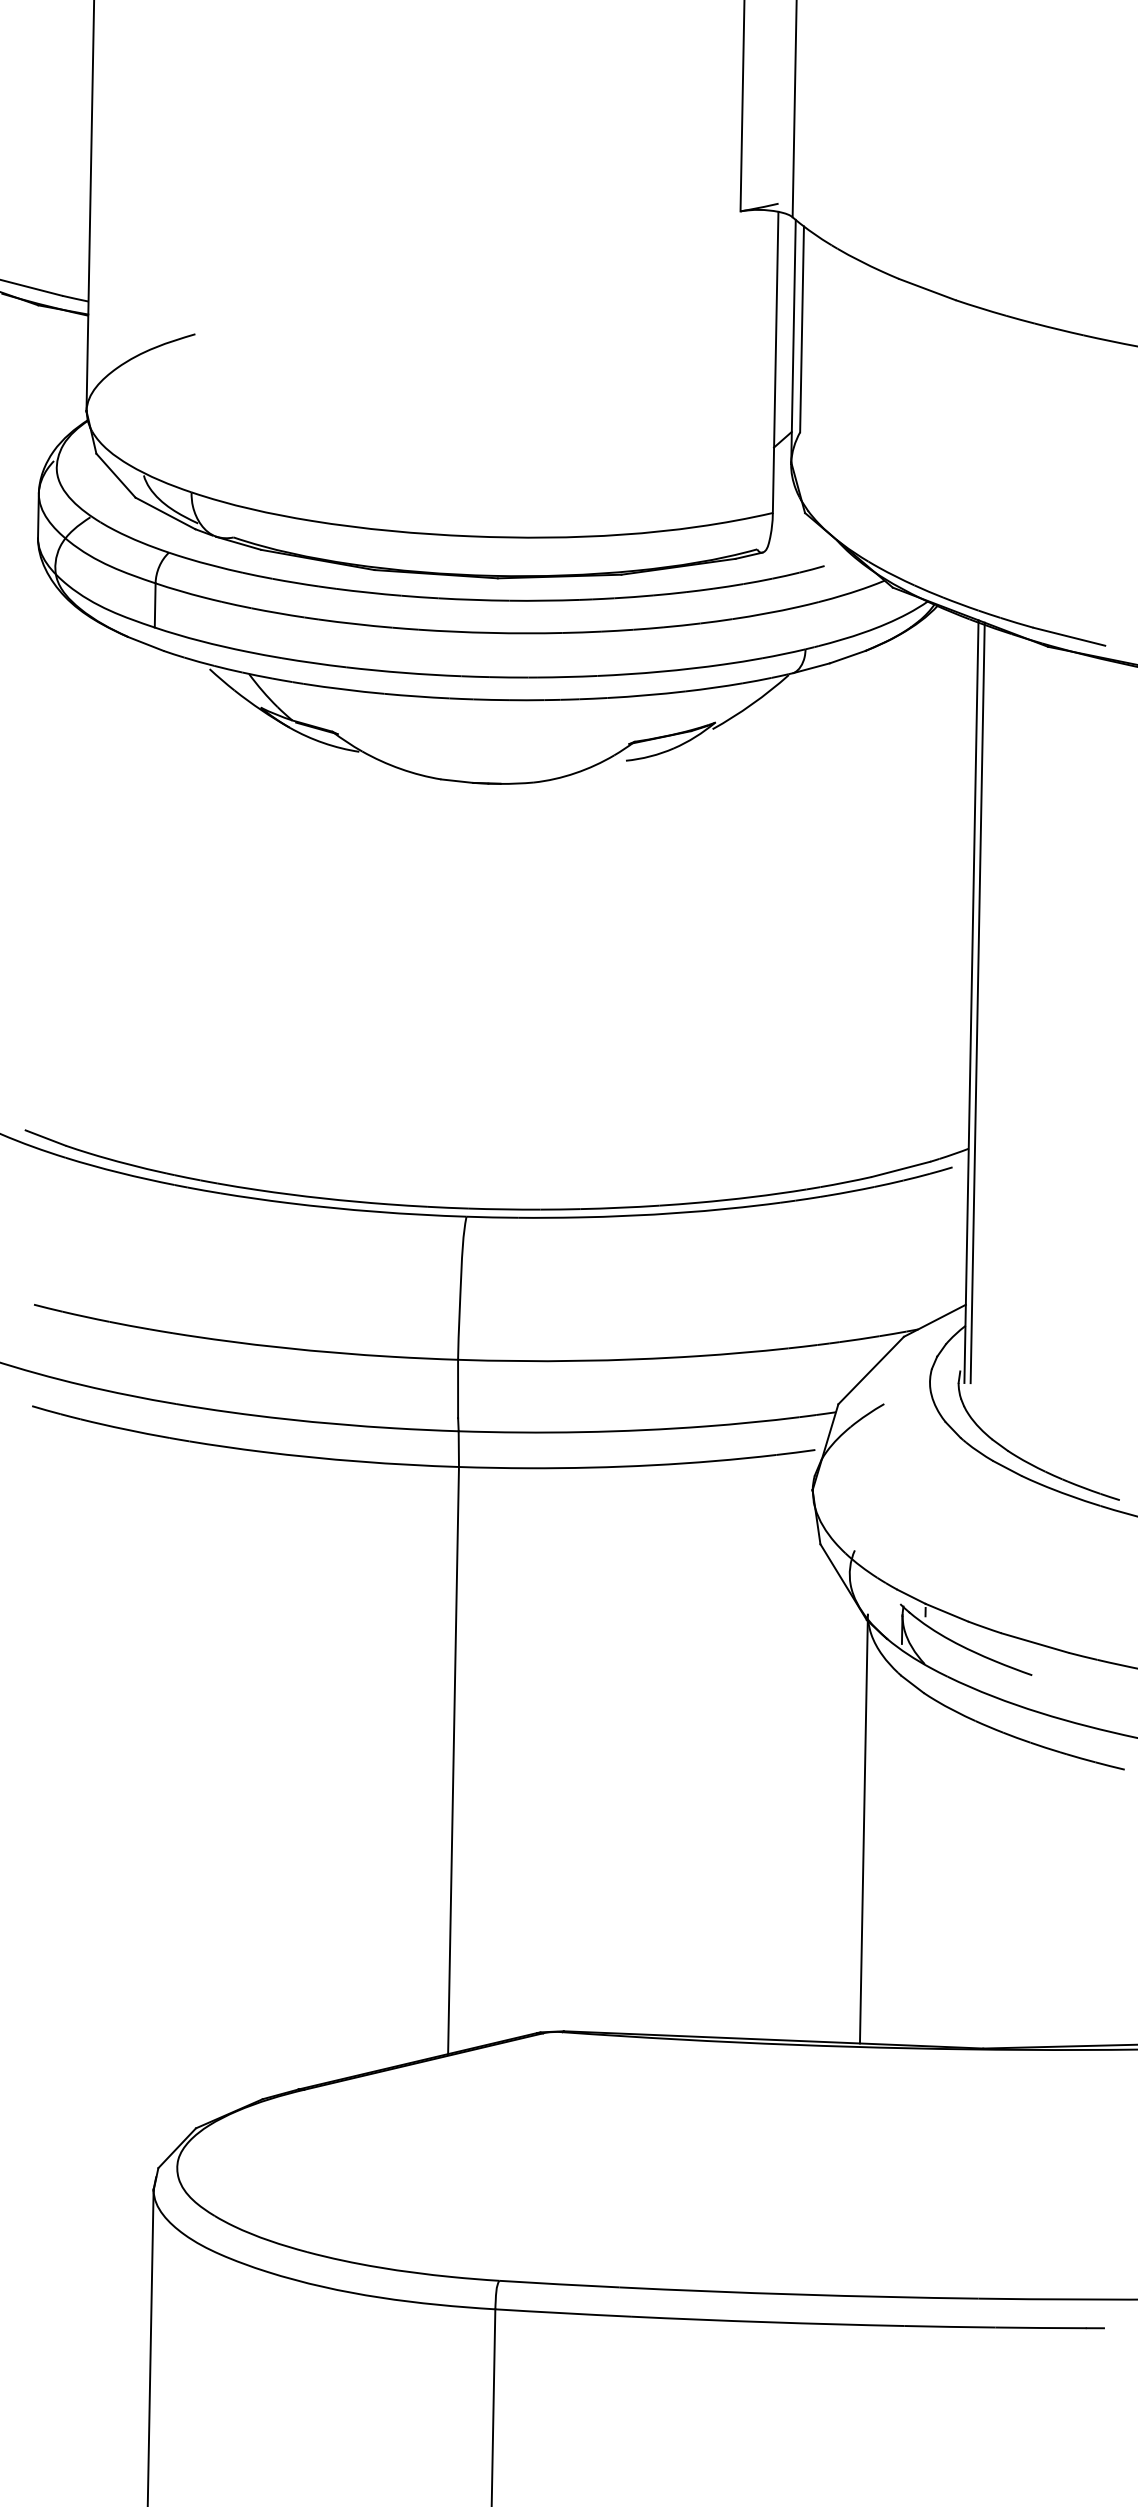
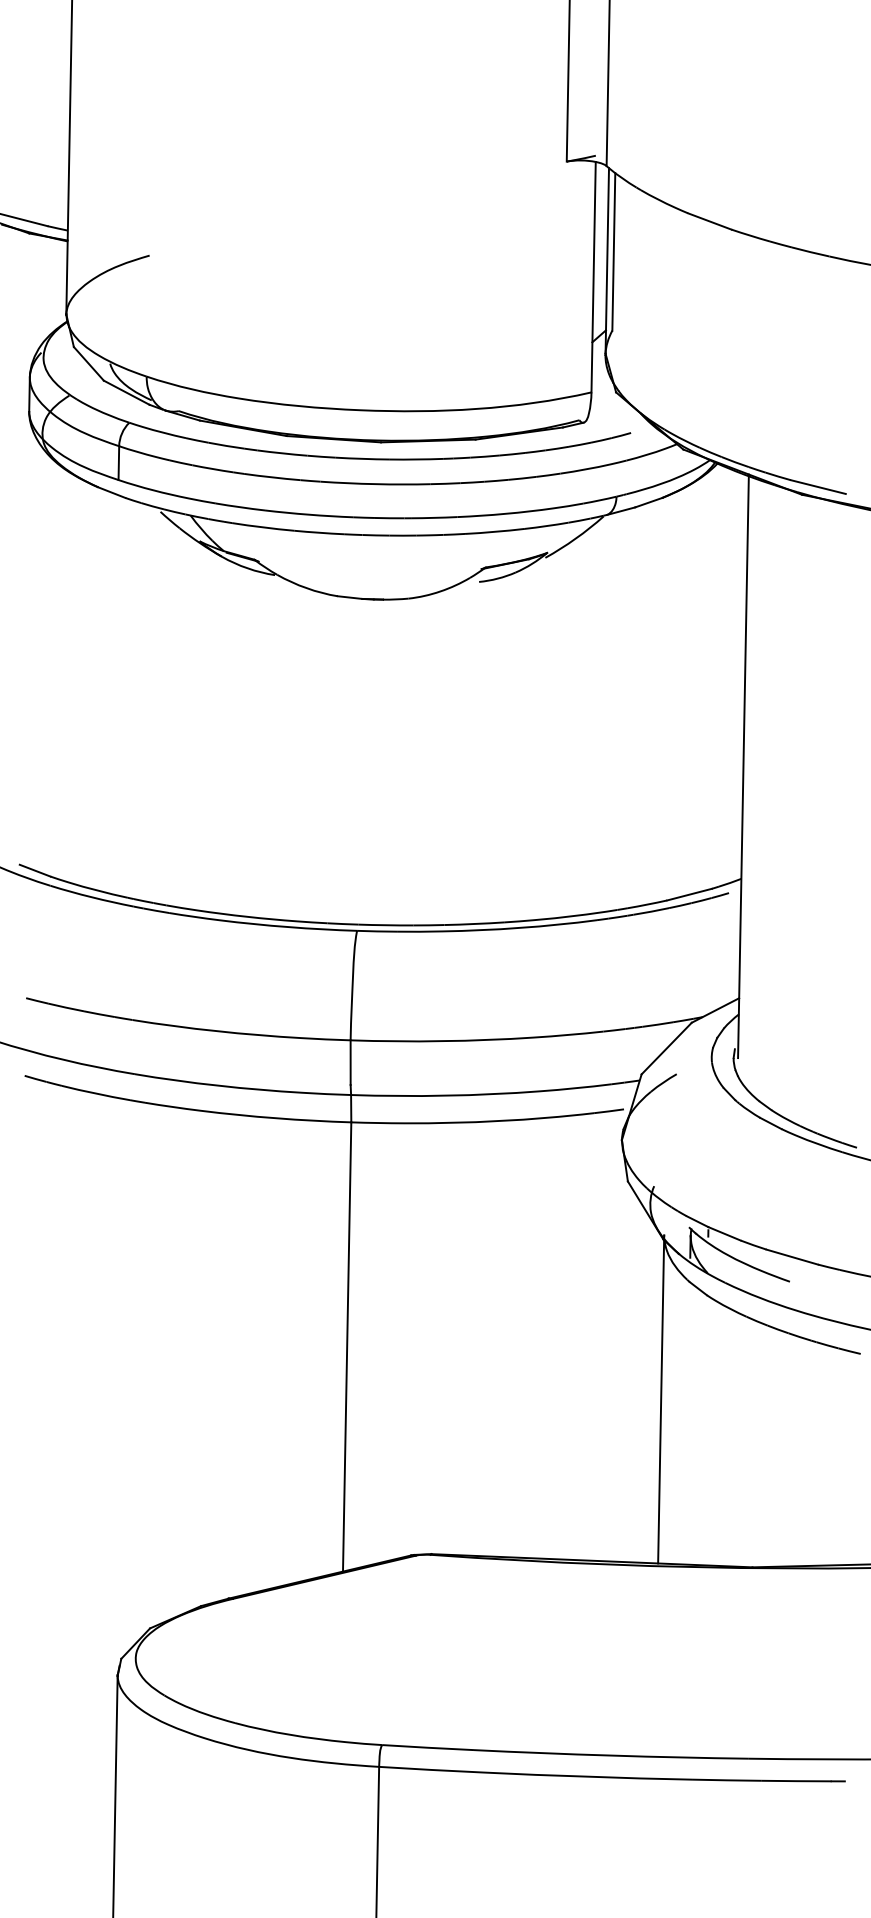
line: (976, 1003) -> (747, 767), removed

